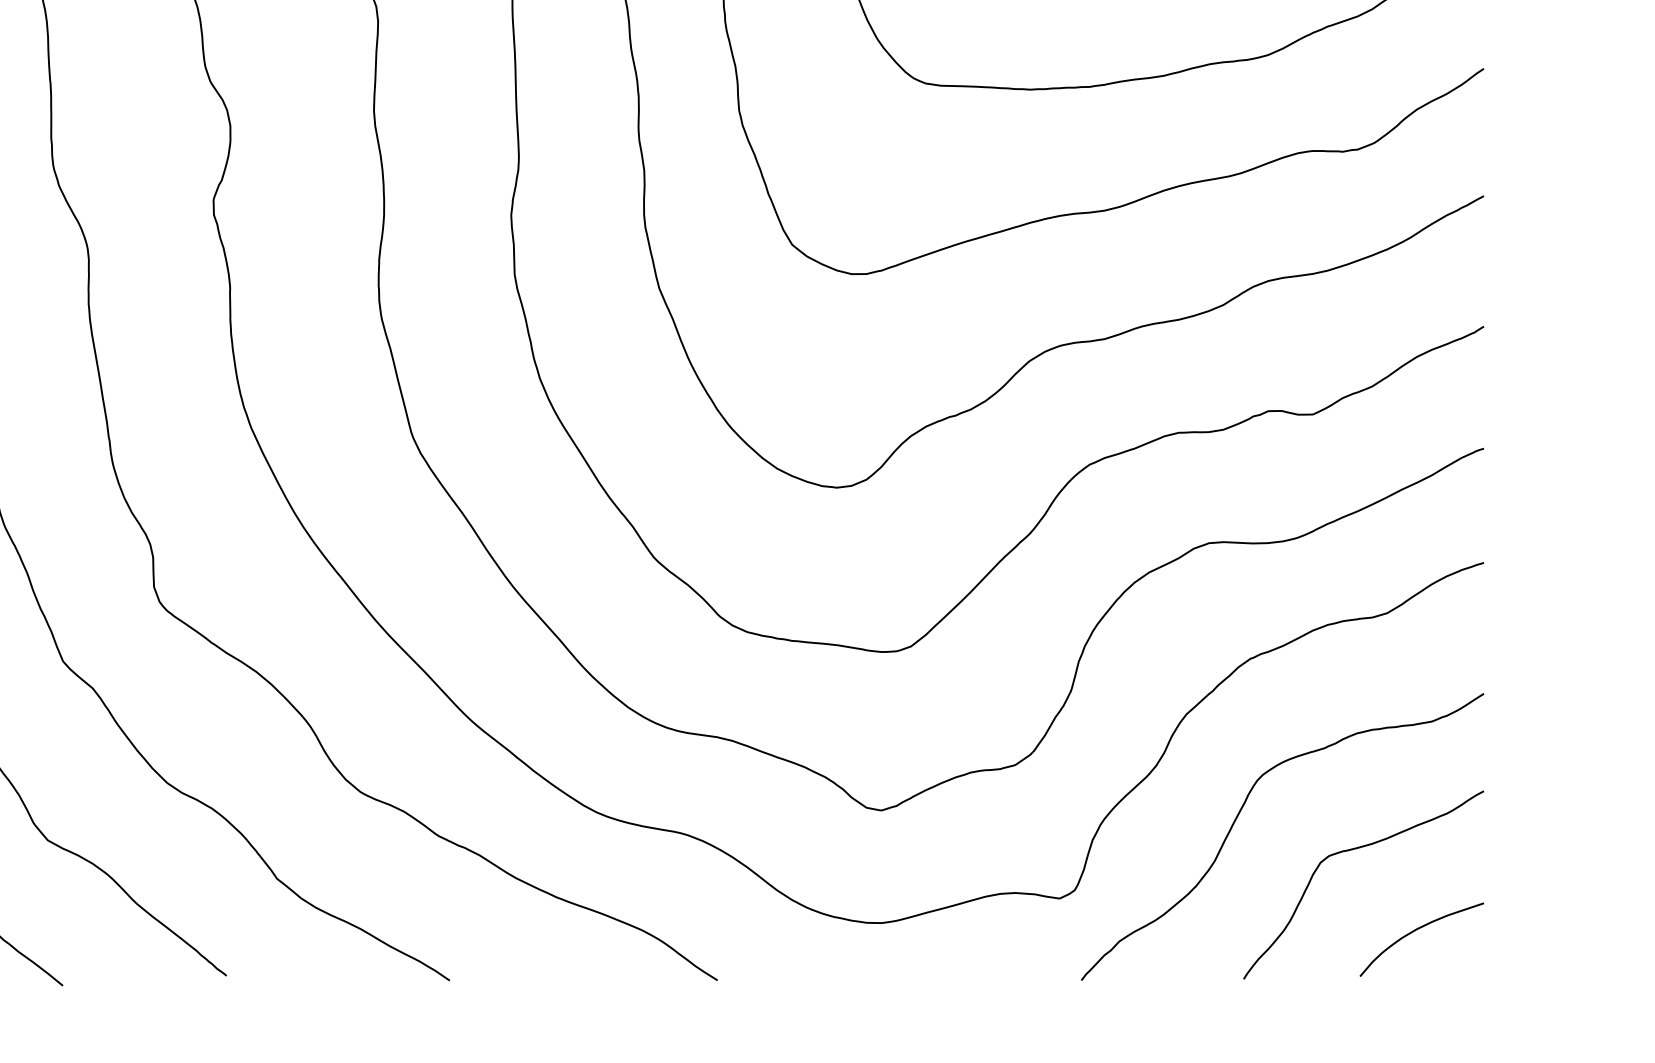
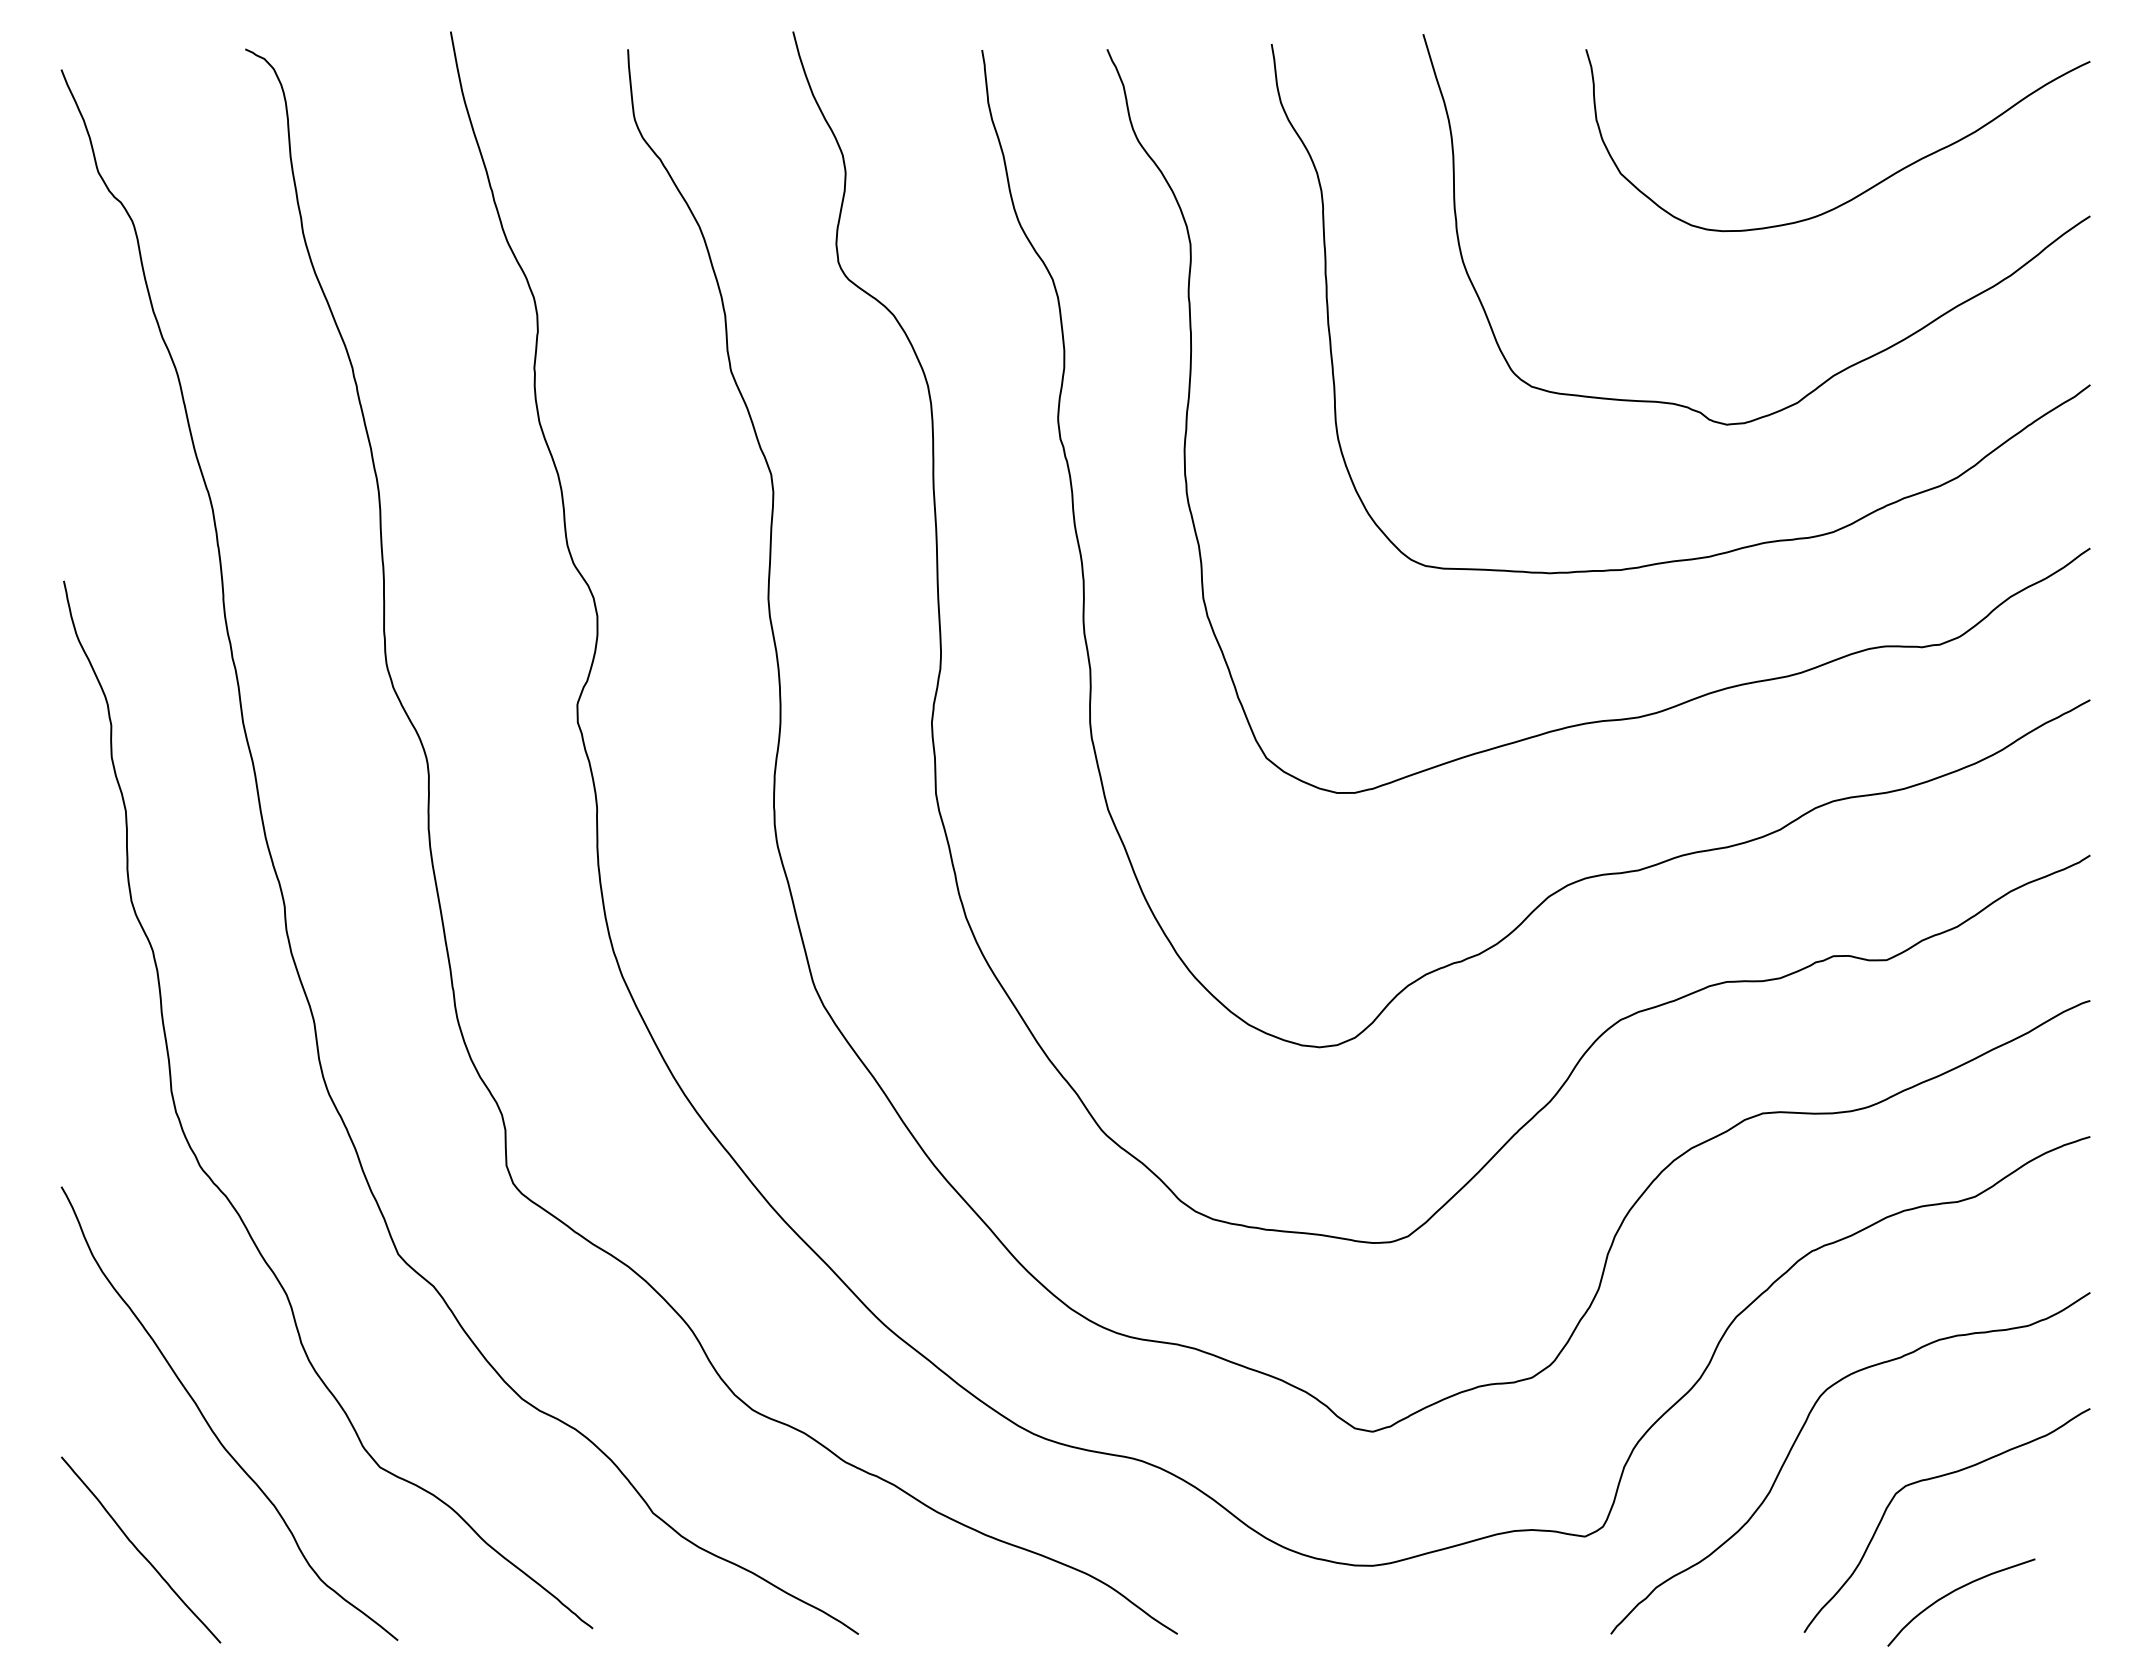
curve: (1416, 930) -> (1955, 1591), moved

